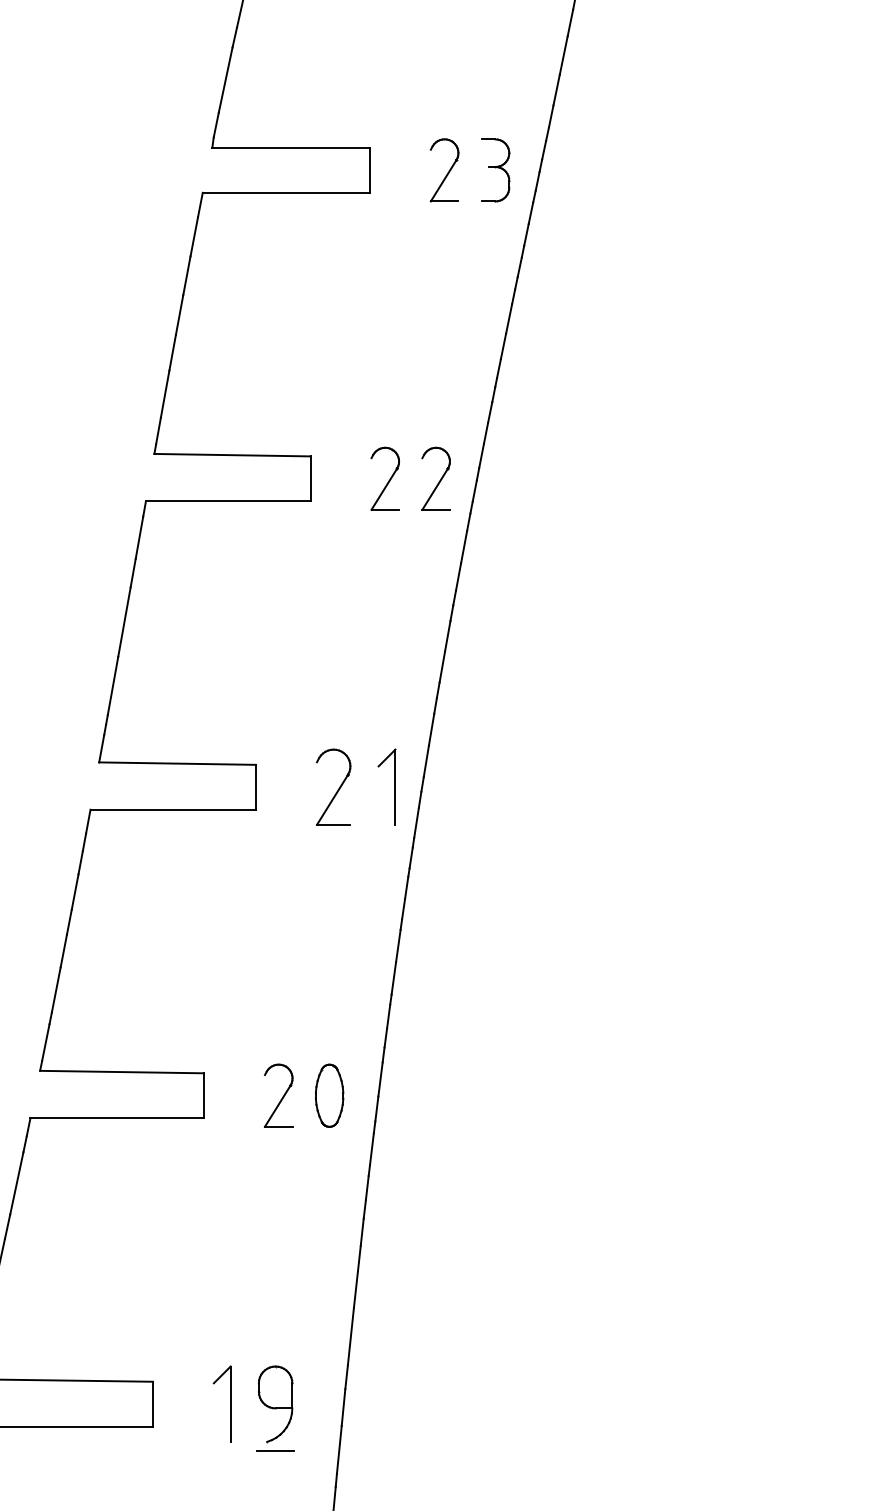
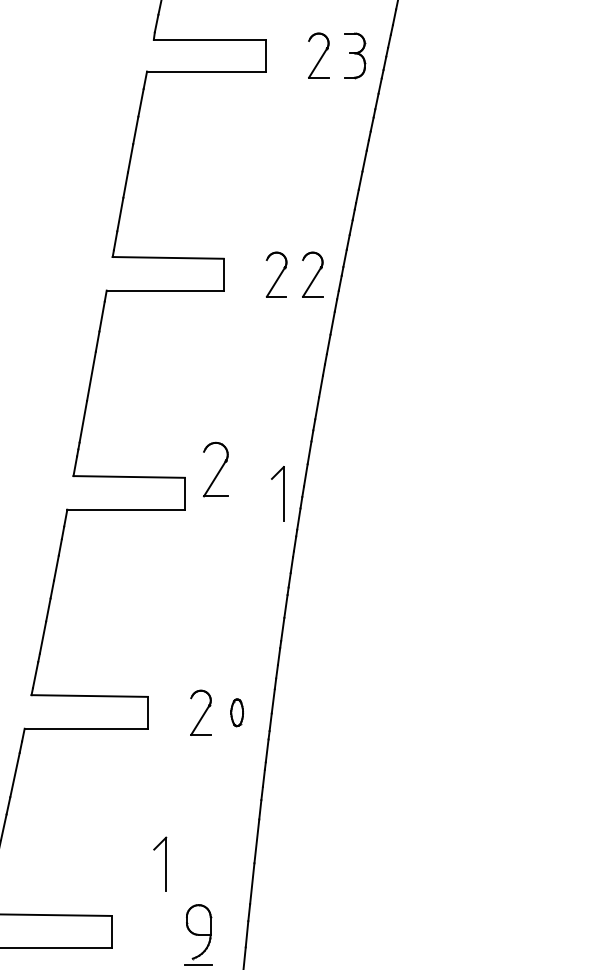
part: (333, 786) -> (215, 469), moved
part: (329, 1095) -> (237, 712), size x0.6
part: (230, 1403) -> (166, 863), moved

